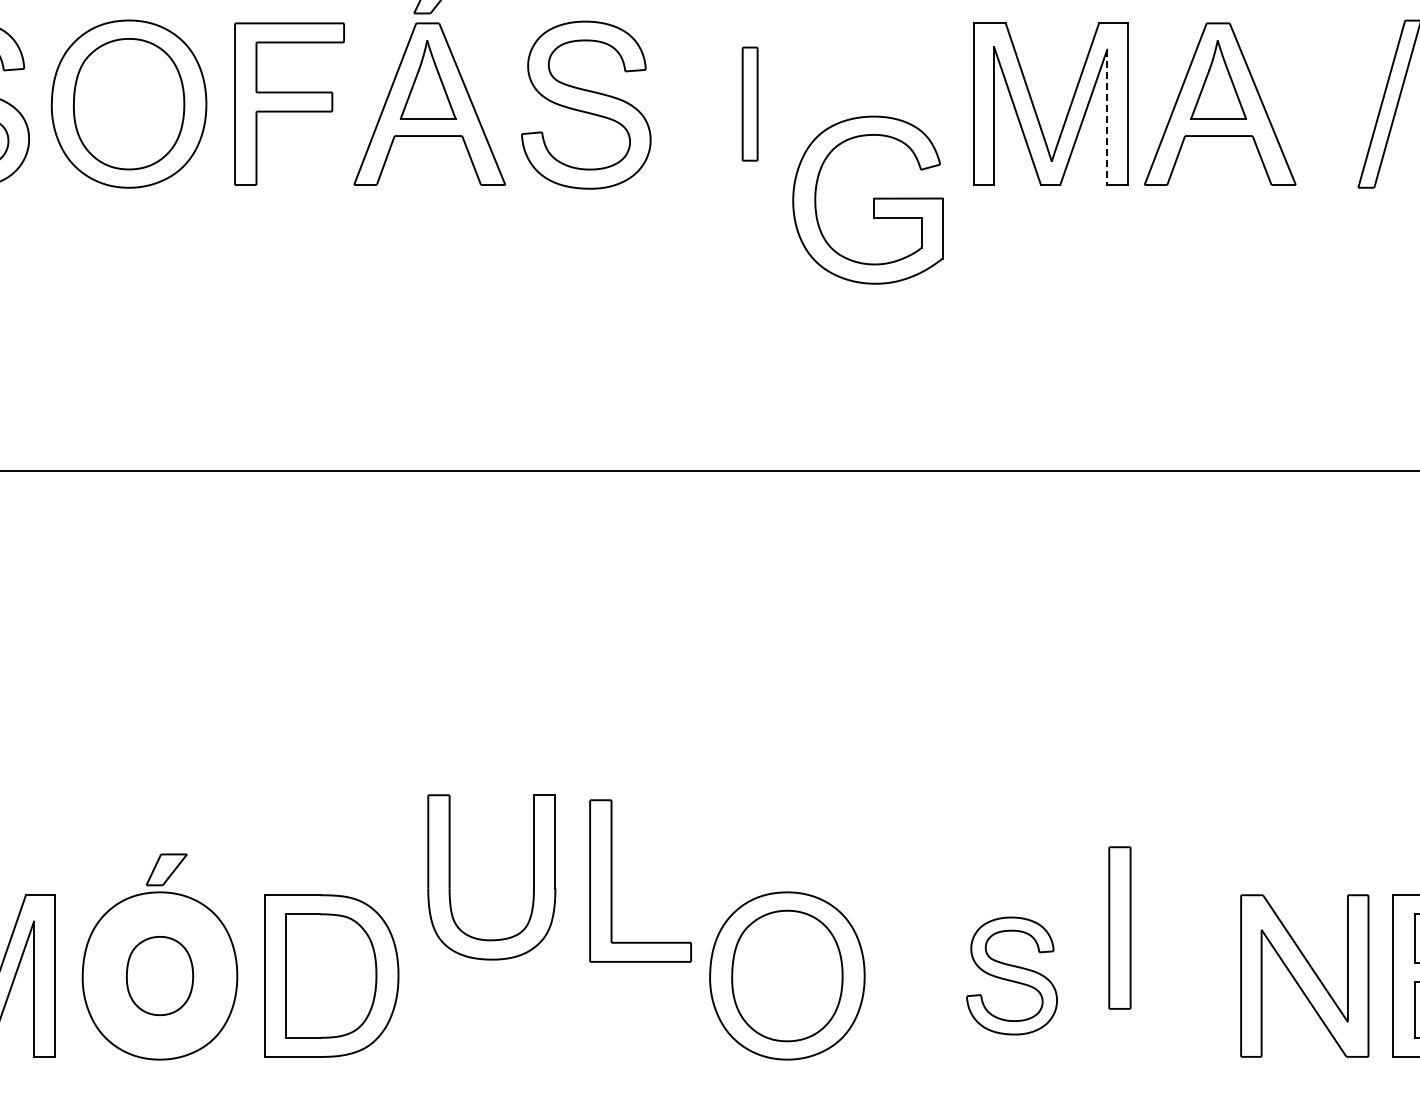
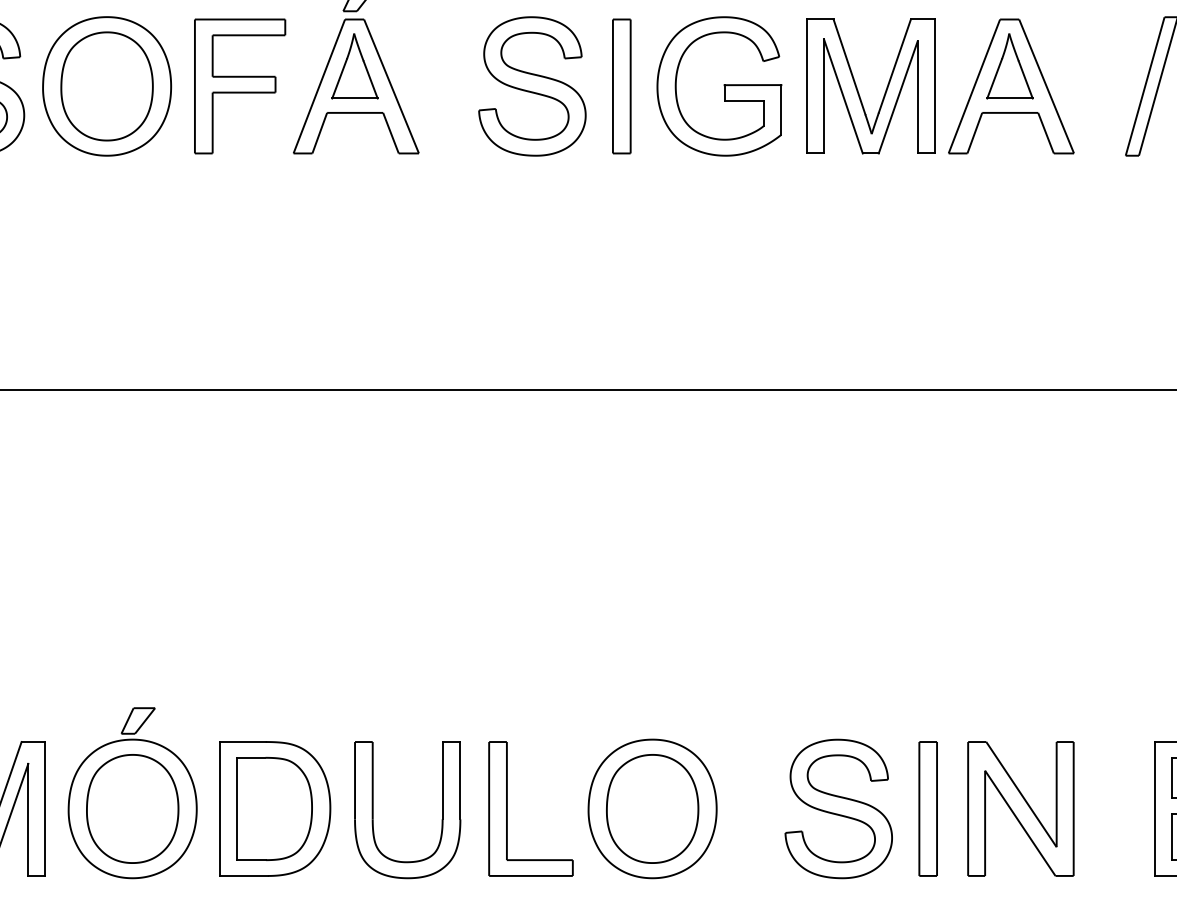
part: (749, 103) -> (621, 85), size x1.43
part: (586, 104) -> (532, 85), moved
line: (1107, 117) -> (917, 97), dashed -> solid
part: (867, 199) -> (719, 85), moved
part: (450, 877) -> (373, 810), moved
part: (612, 880) -> (507, 808), moved
part: (1119, 927) -> (927, 808), moved
part: (159, 975) -> (132, 808), size x1.67
part: (1011, 975) -> (838, 808), size x1.43
part: (1304, 975) -> (1020, 808), moved

